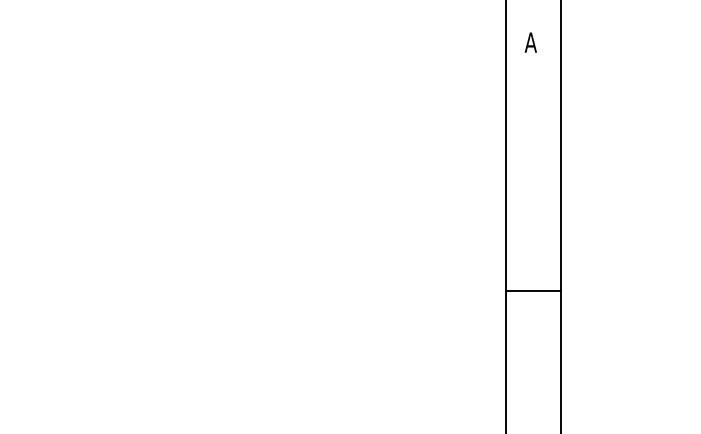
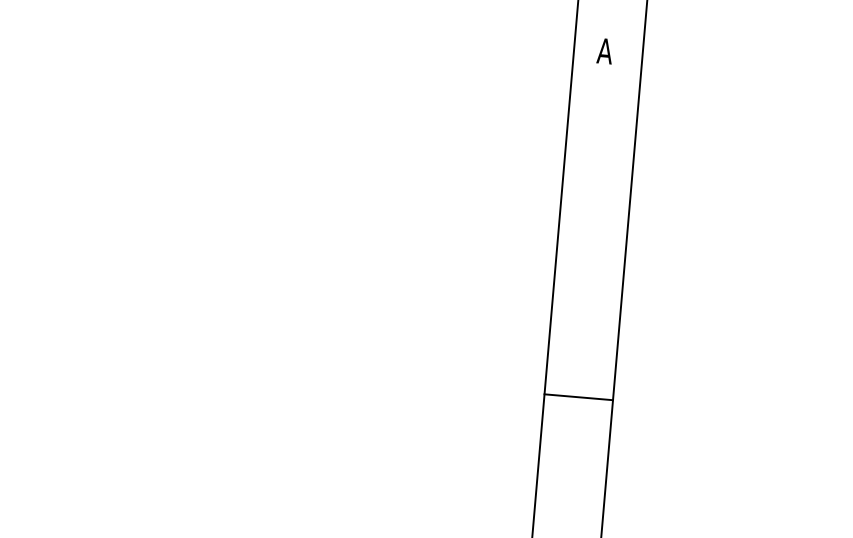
line: (533, 290) -> (578, 397), moved

